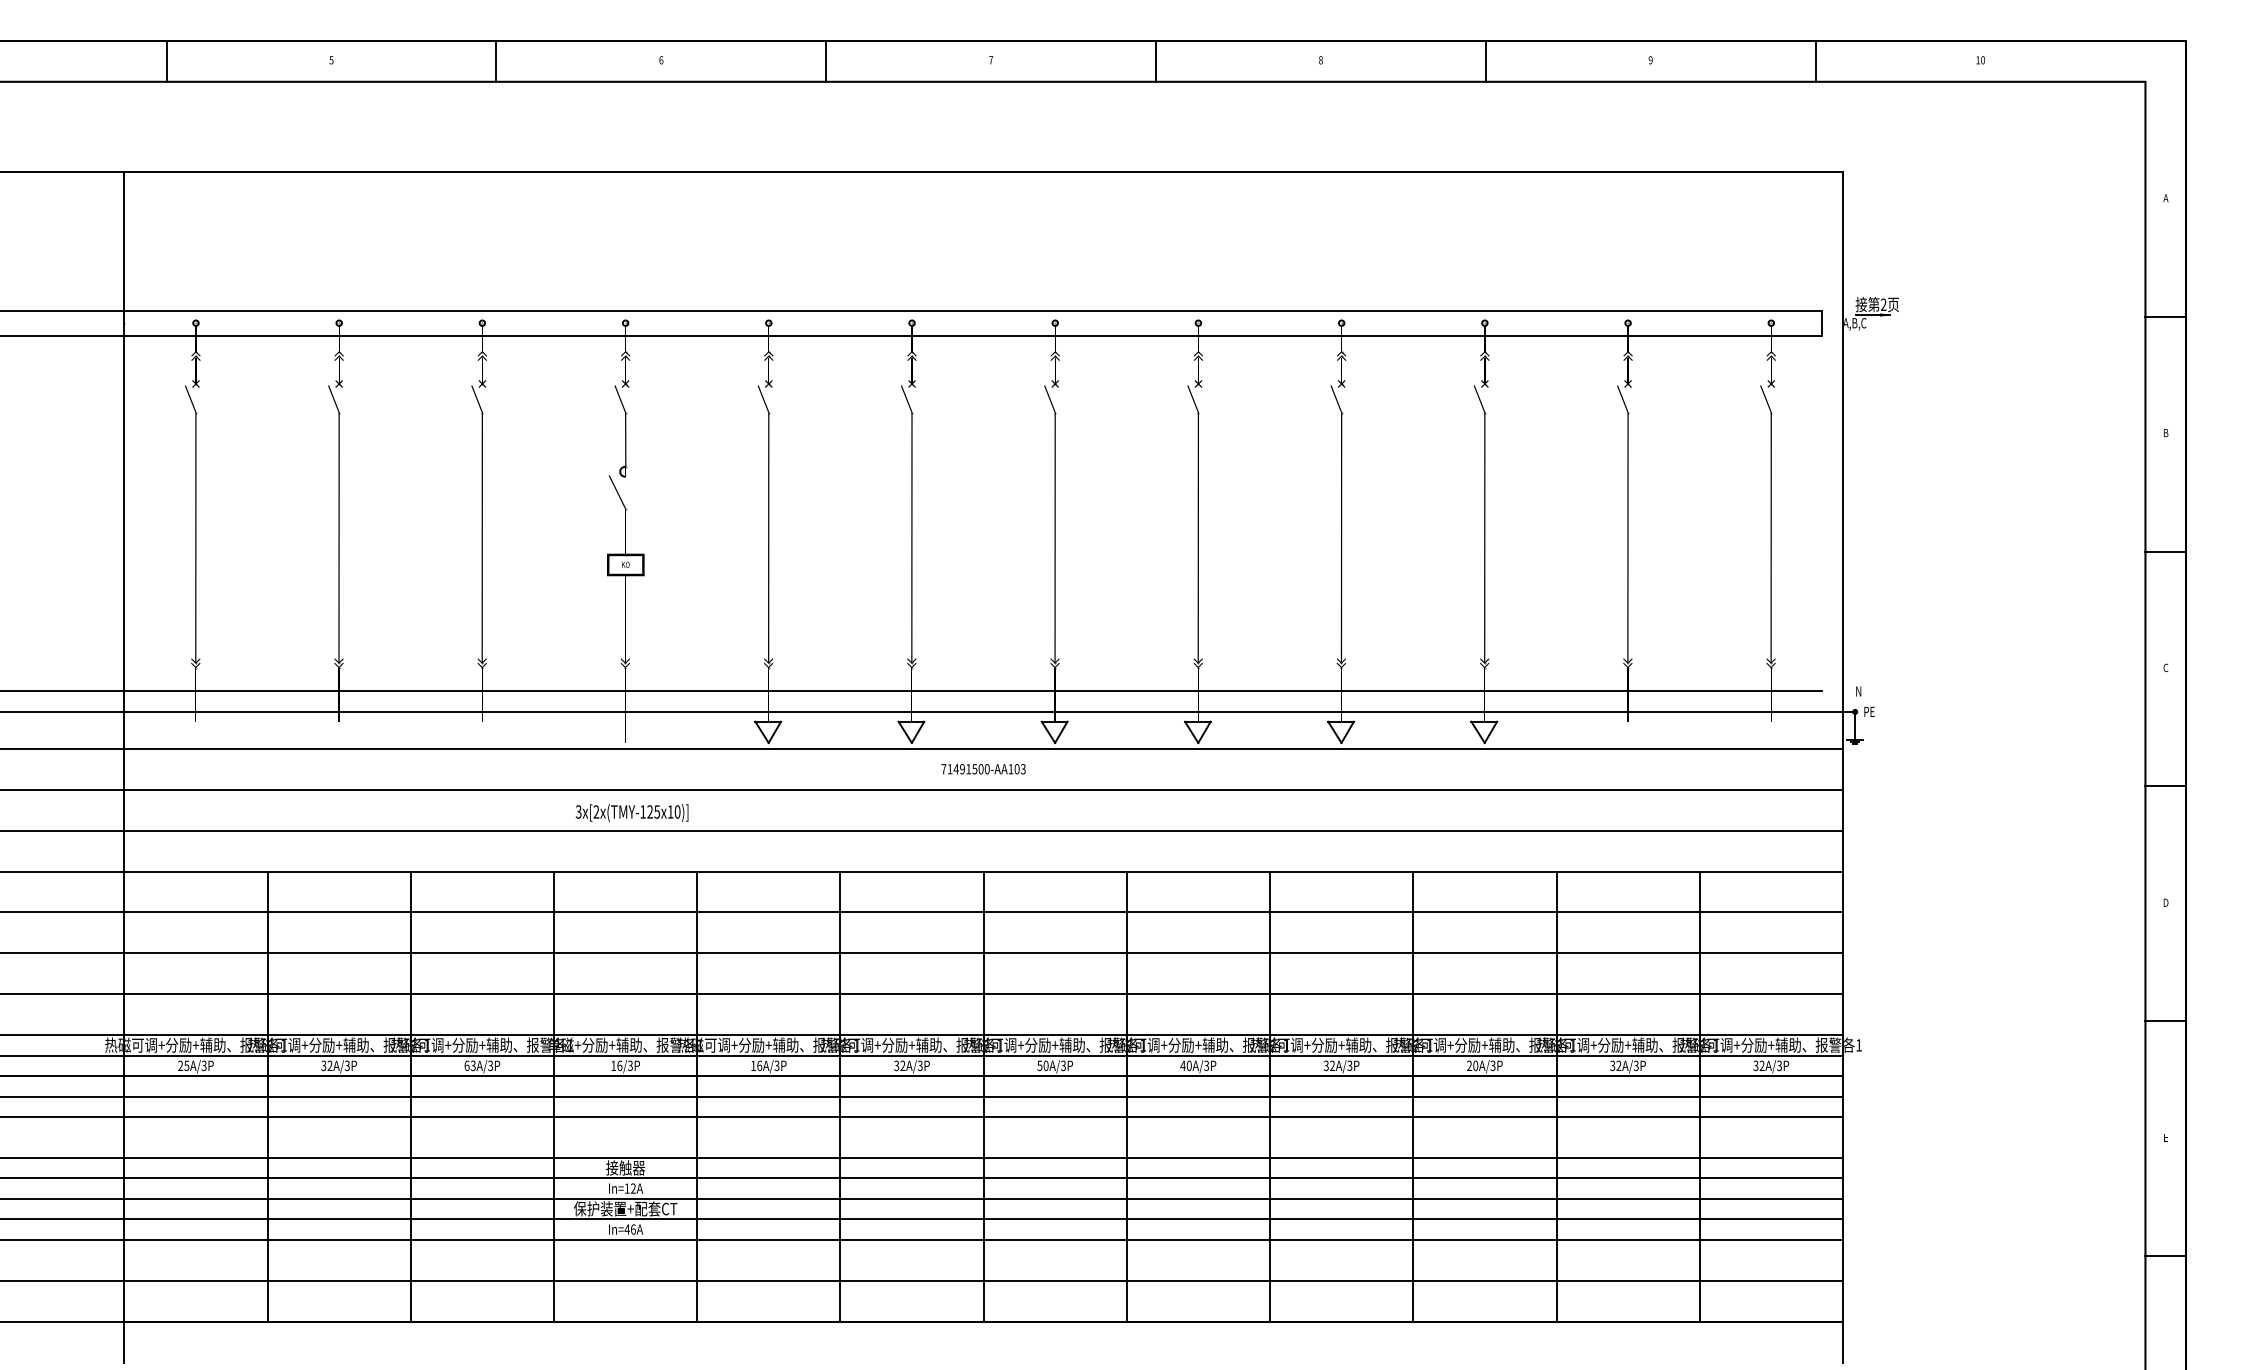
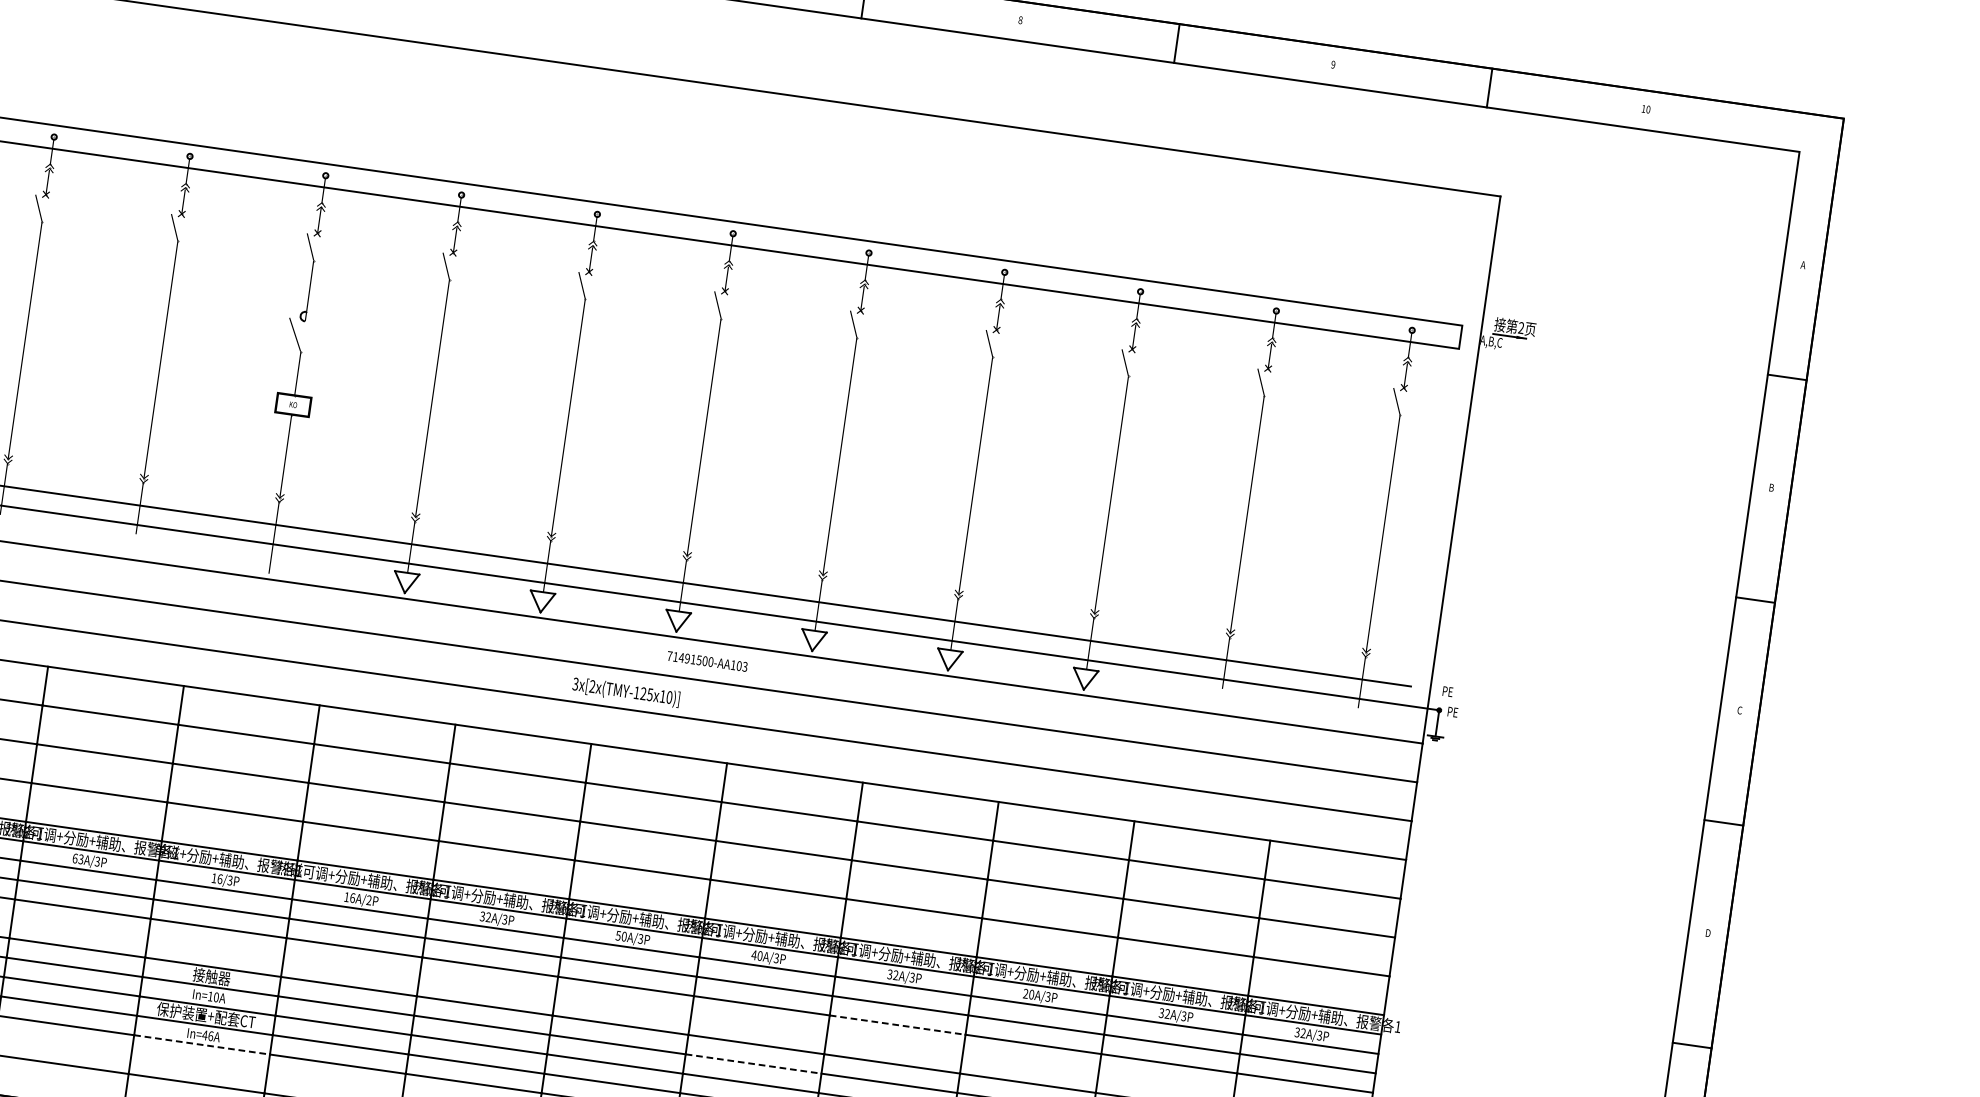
text: (1861, 691) -> (1448, 691), N -> PE
text: (983, 769) -> (707, 661), moved
text: (632, 812) -> (626, 691), moved
text: (776, 1066) -> (368, 900), 16A/3P -> 16A/2P
line: (1341, 1117) -> (897, 1025), solid -> dashed
line: (1198, 1178) -> (753, 1064), solid -> dashed
text: (632, 1188) -> (215, 997), In=12A -> In=10A
line: (625, 1239) -> (202, 1044), solid -> dashed

